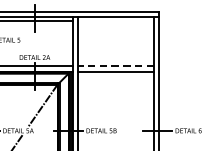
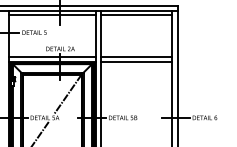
line: (115, 20) -> (136, 14), added
line: (115, 66) -> (136, 57), dashed -> solid

